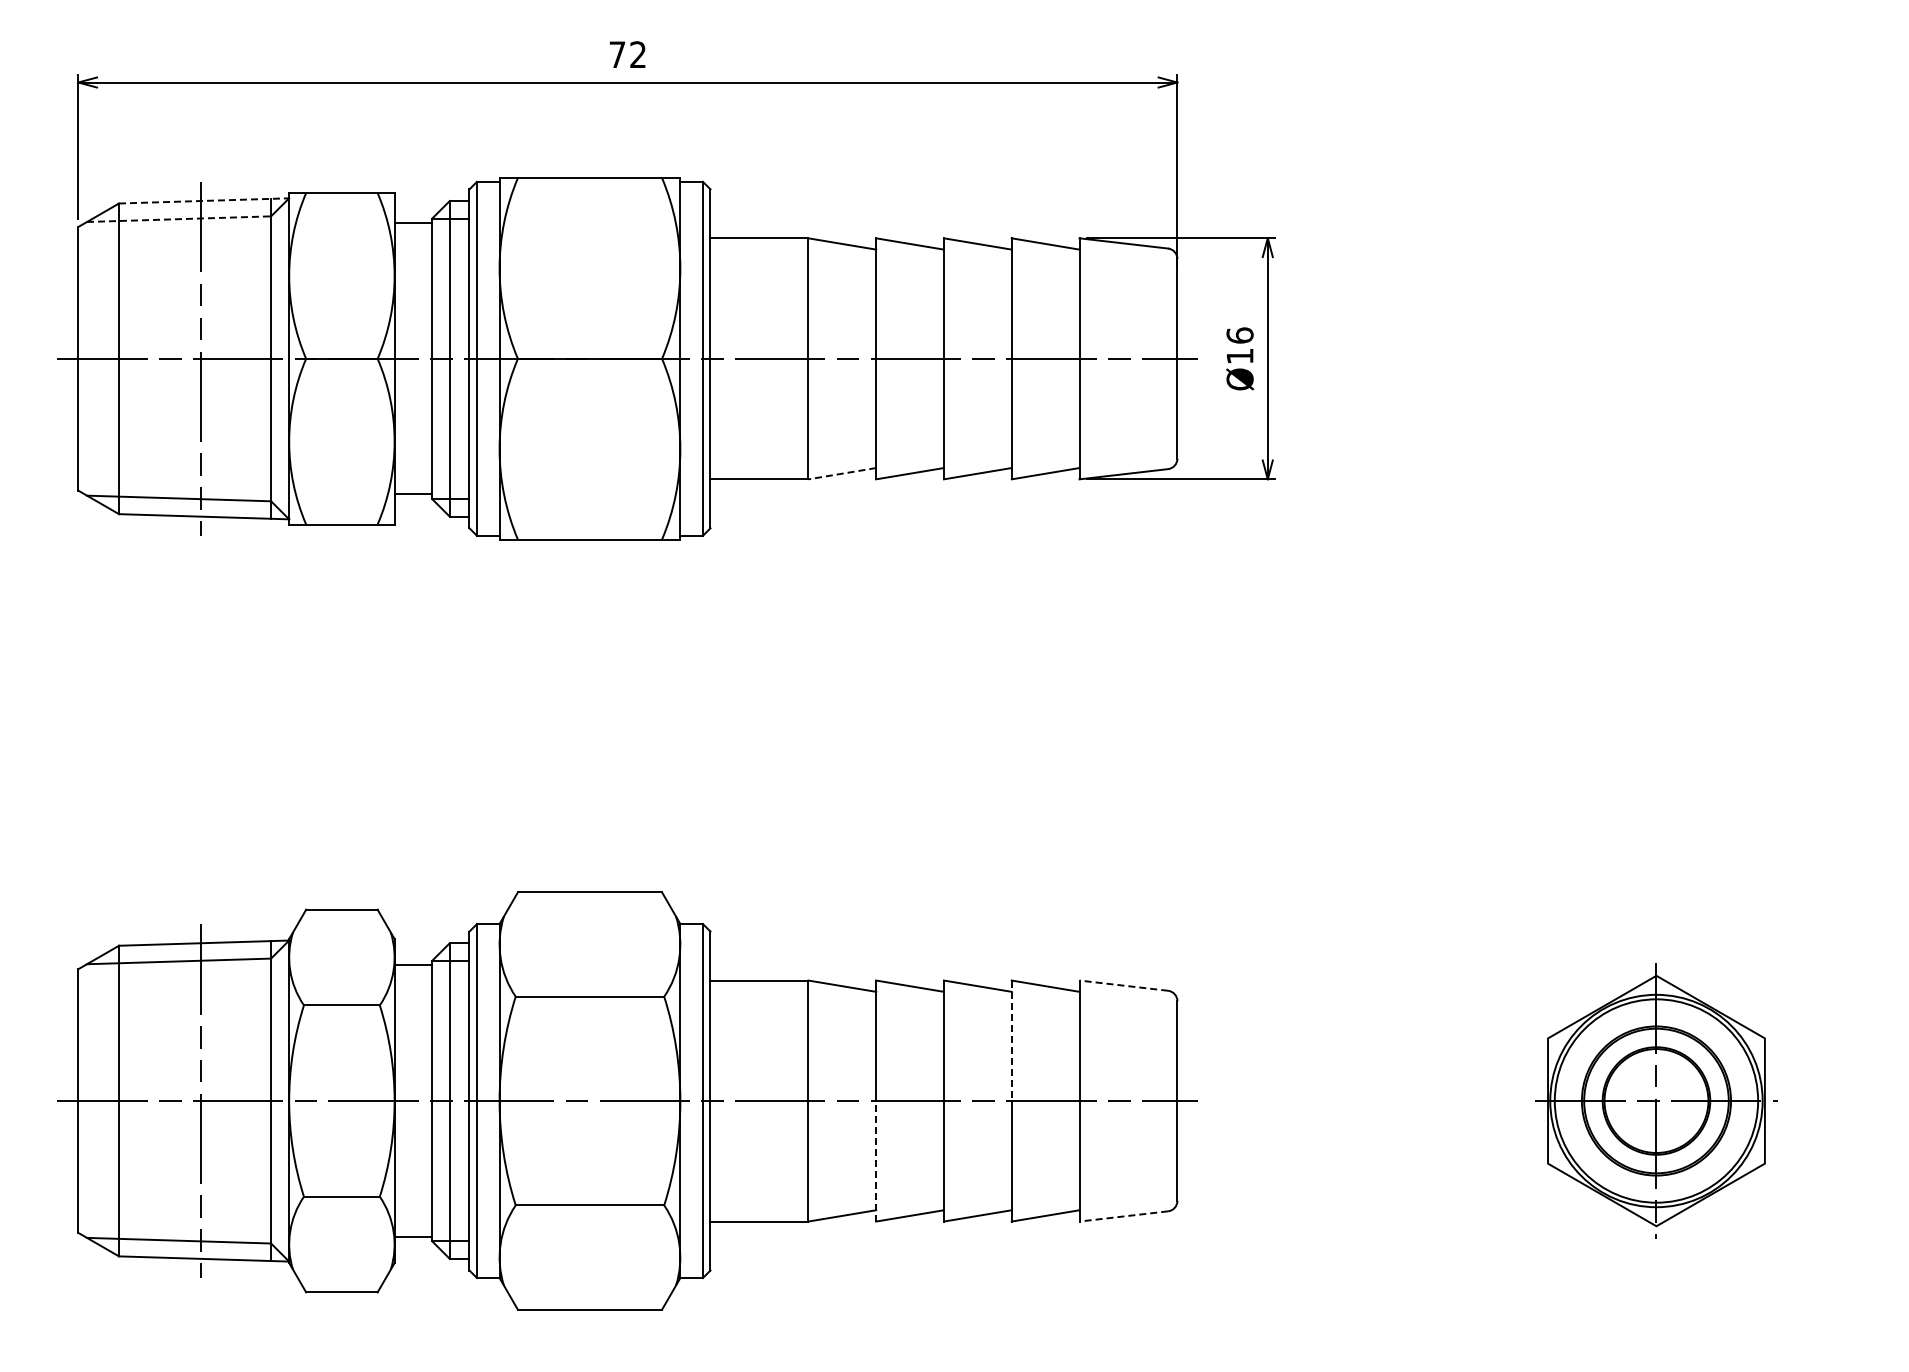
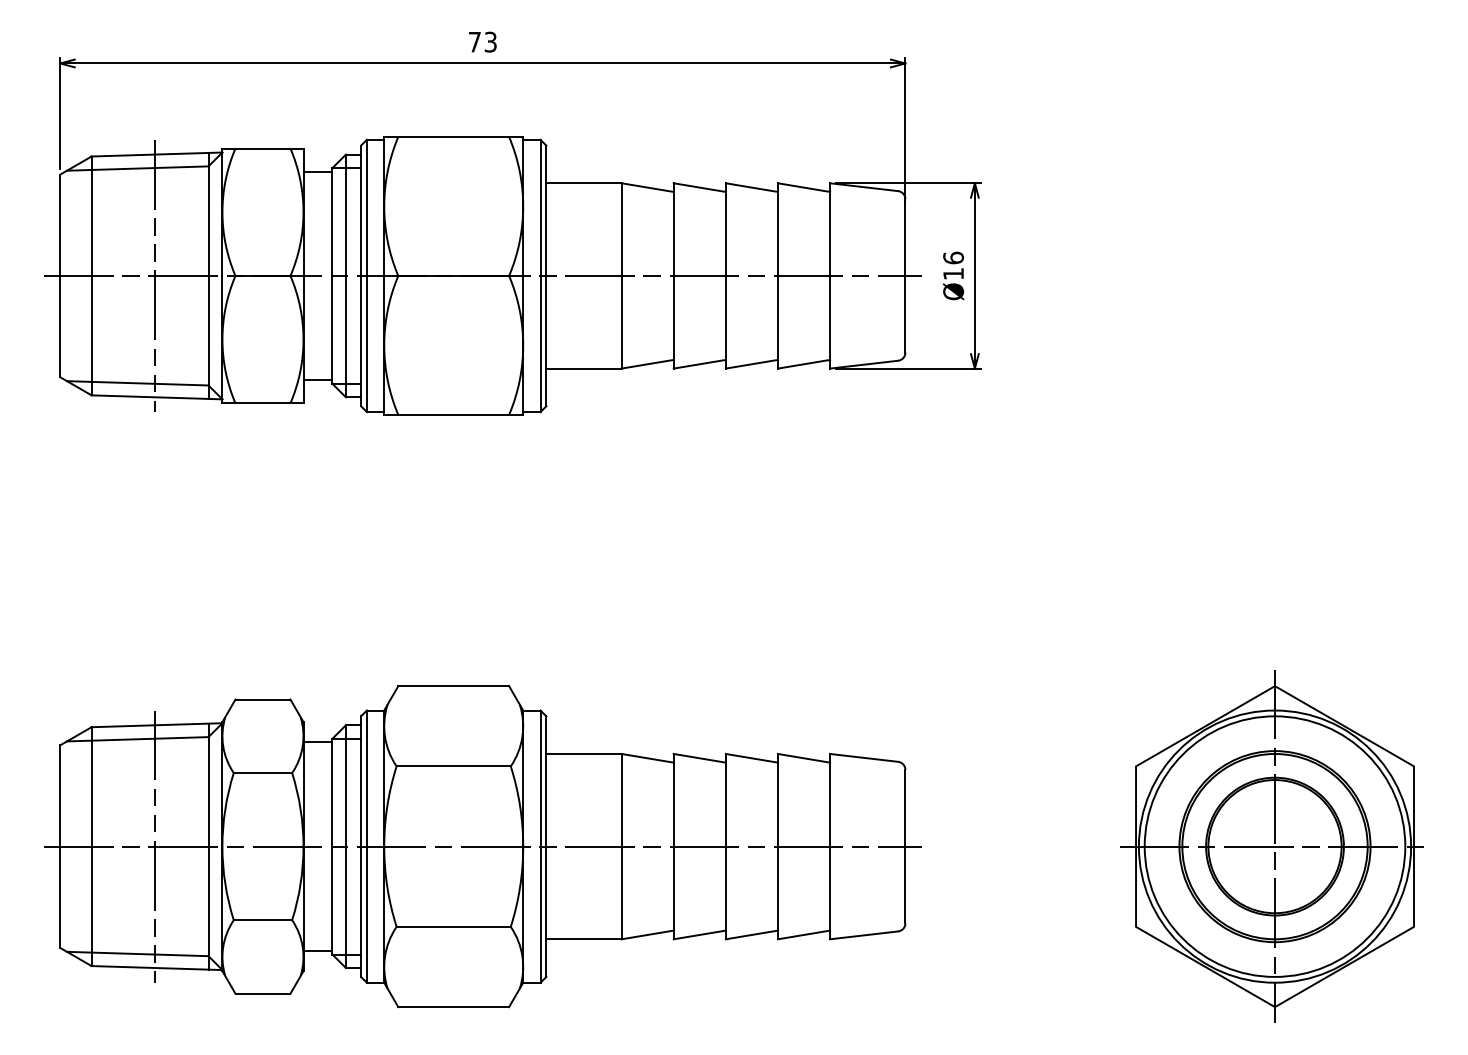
text: (637, 54) -> (490, 41), 72 -> 73
line: (204, 200) -> (157, 154), dashed -> solid
line: (179, 219) -> (138, 168), dashed -> solid
line: (841, 473) -> (647, 364), dashed -> solid
line: (1123, 985) -> (863, 757), dashed -> solid
line: (1011, 1041) -> (777, 800), dashed -> solid
part: (1653, 1100) -> (1271, 846), size x1.67
line: (876, 1160) -> (674, 892), dashed -> solid
line: (1123, 1216) -> (863, 935), dashed -> solid

